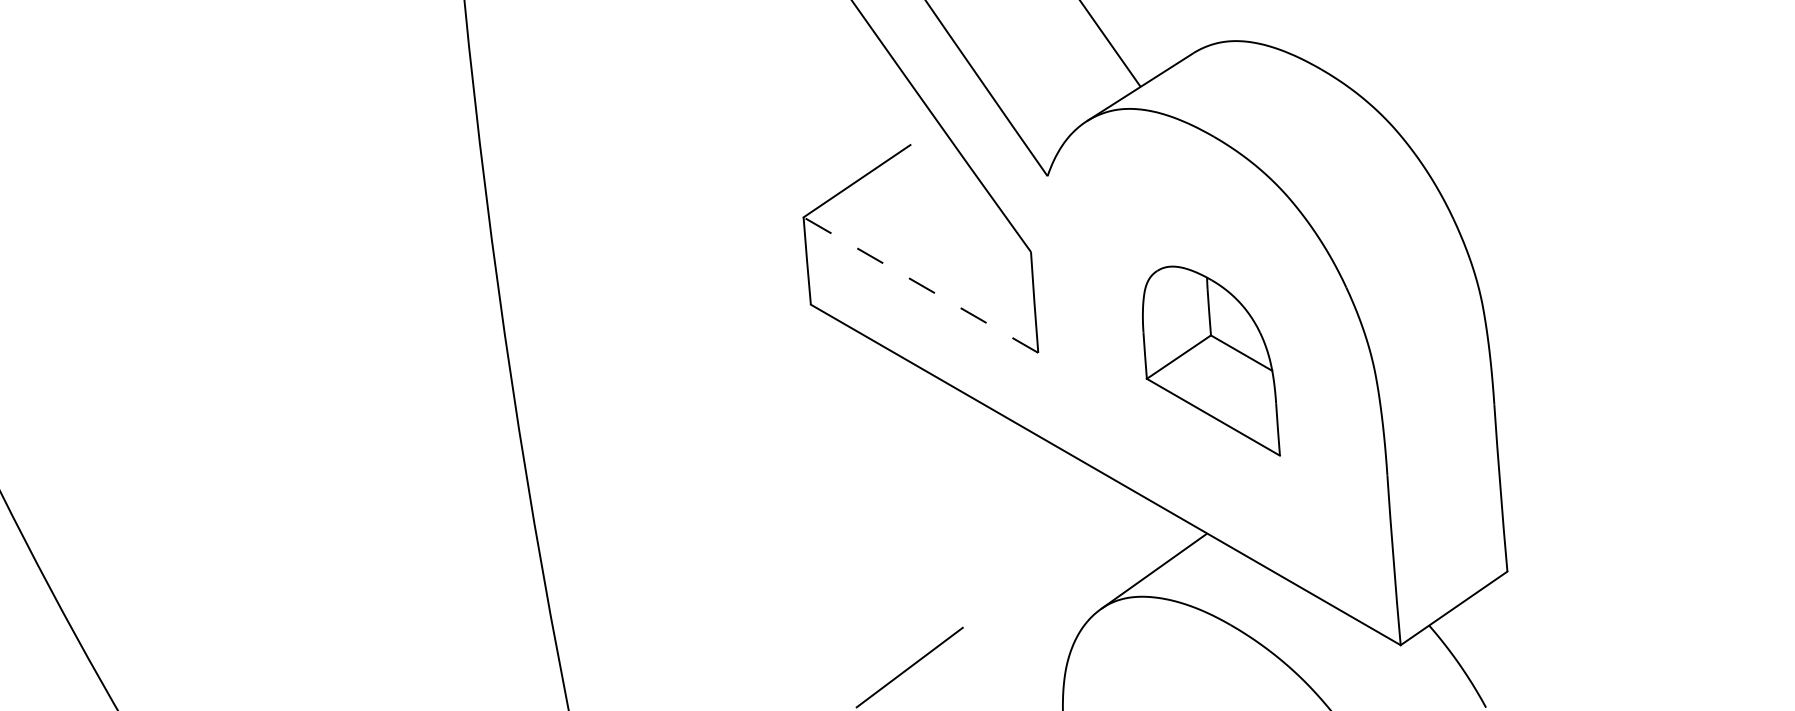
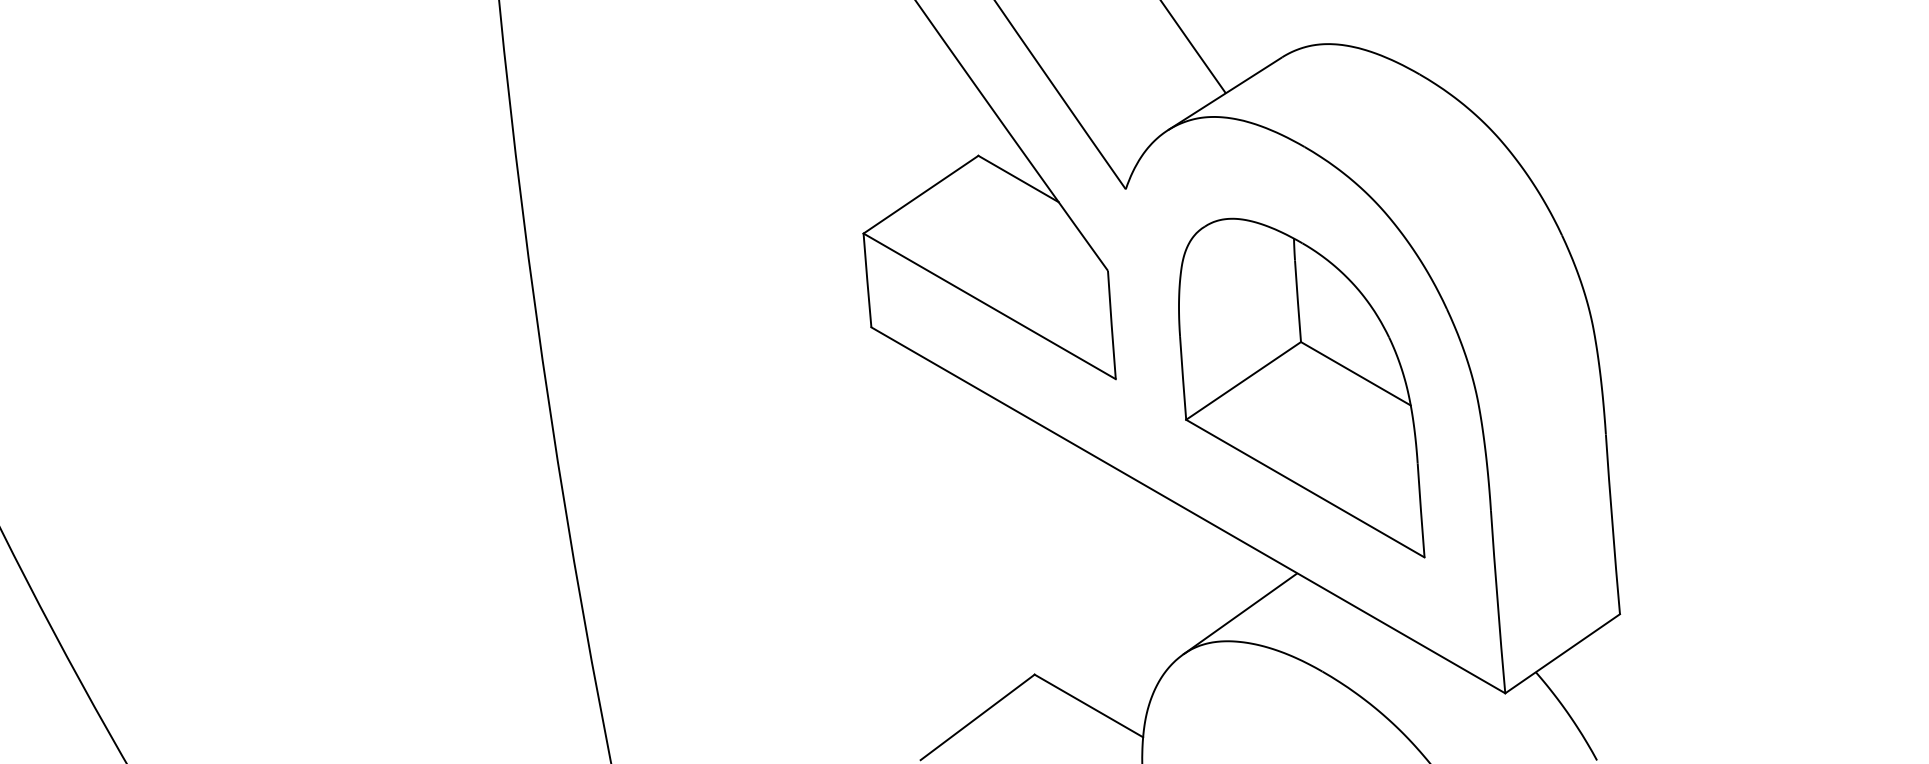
line: (947, 166) -> (1018, 178), added
line: (920, 285) -> (989, 306), dashed -> solid
part: (1211, 360) -> (1301, 387), size x1.67
line: (1012, 656) -> (1088, 705), added

